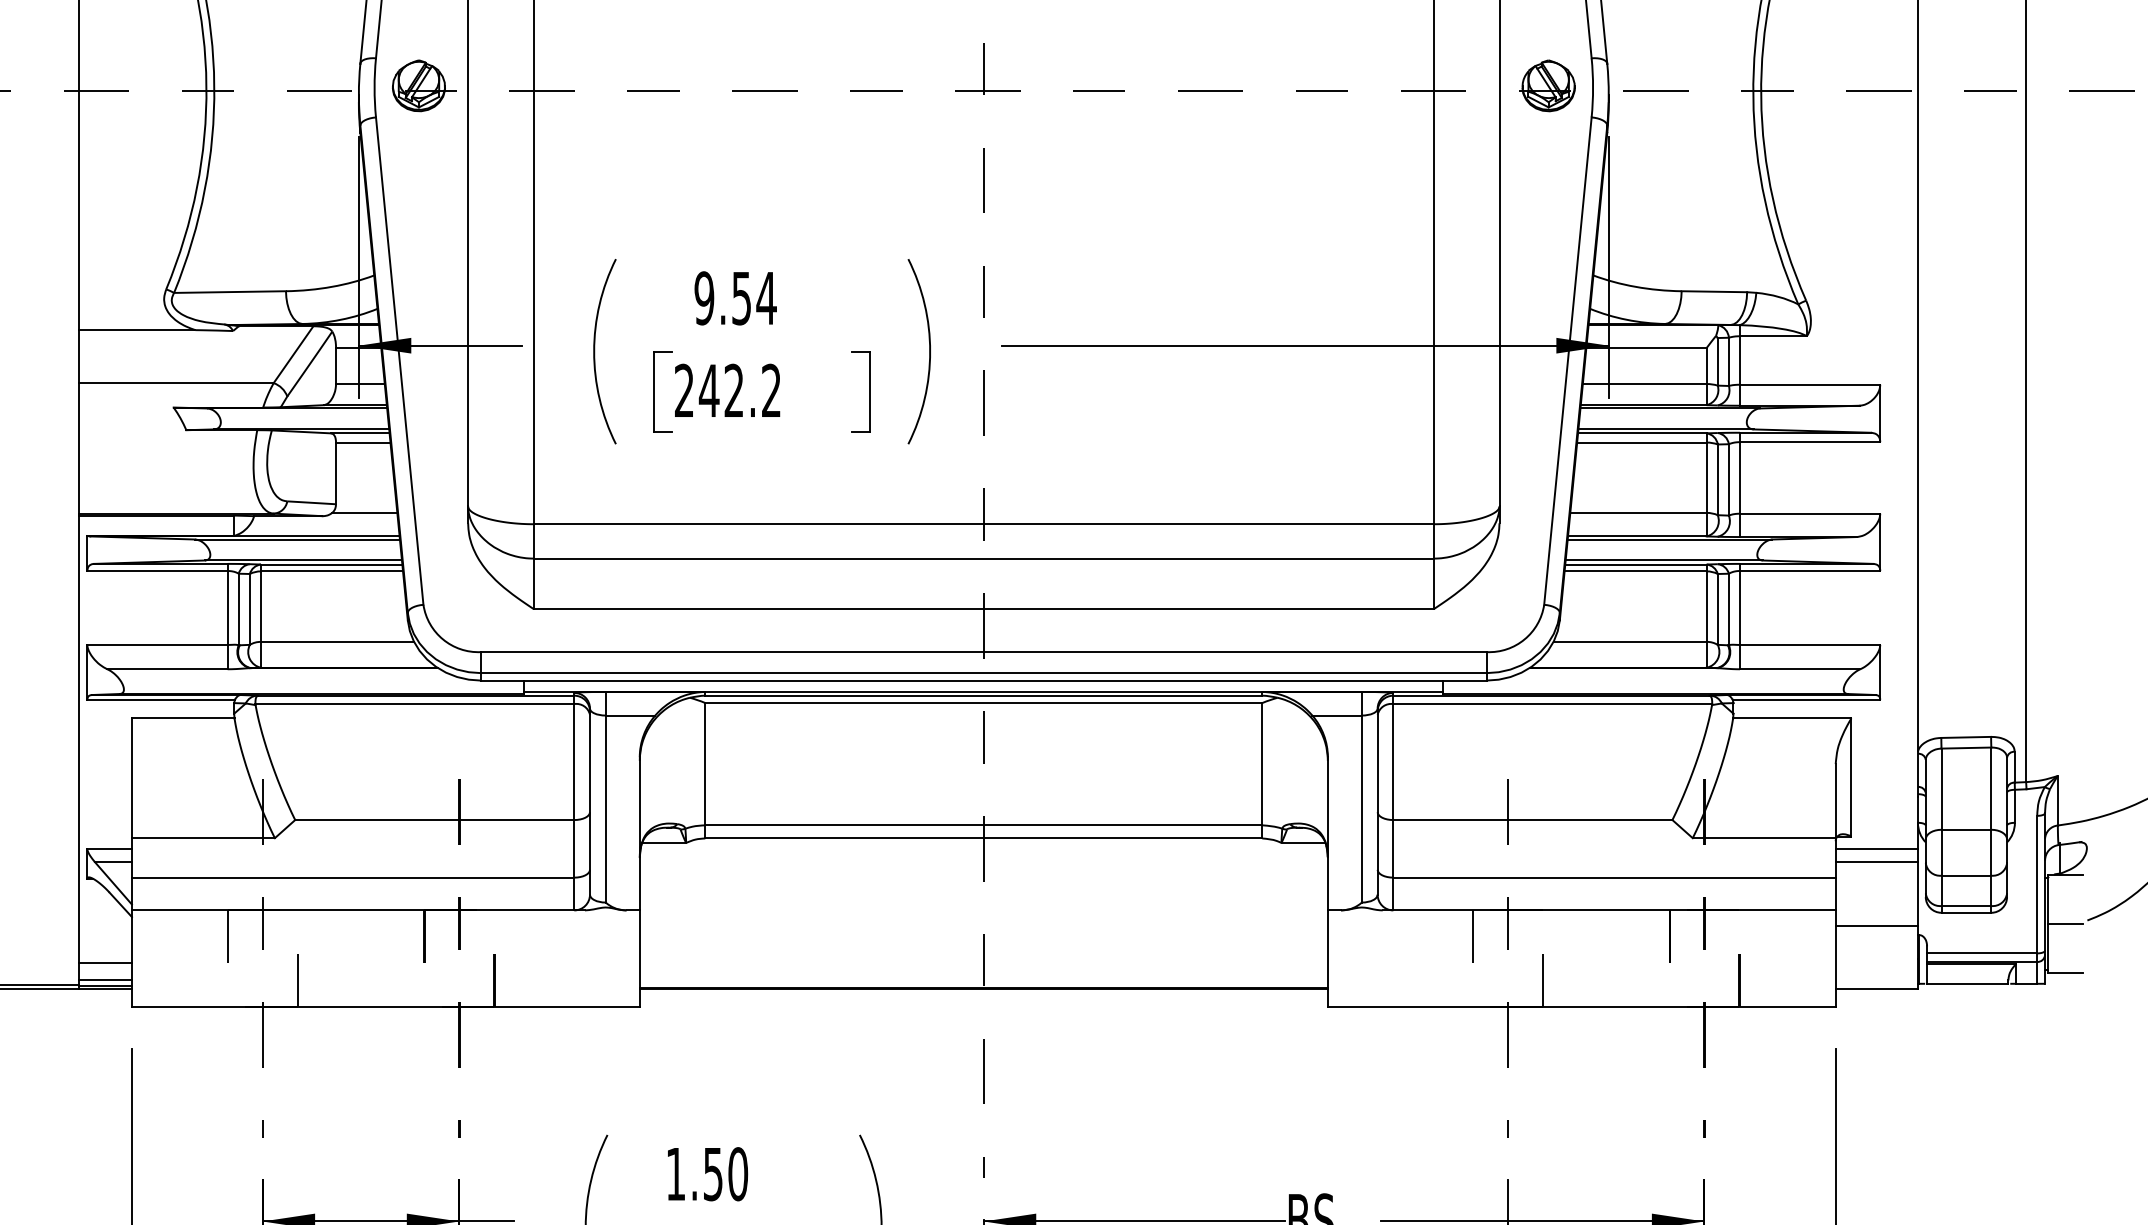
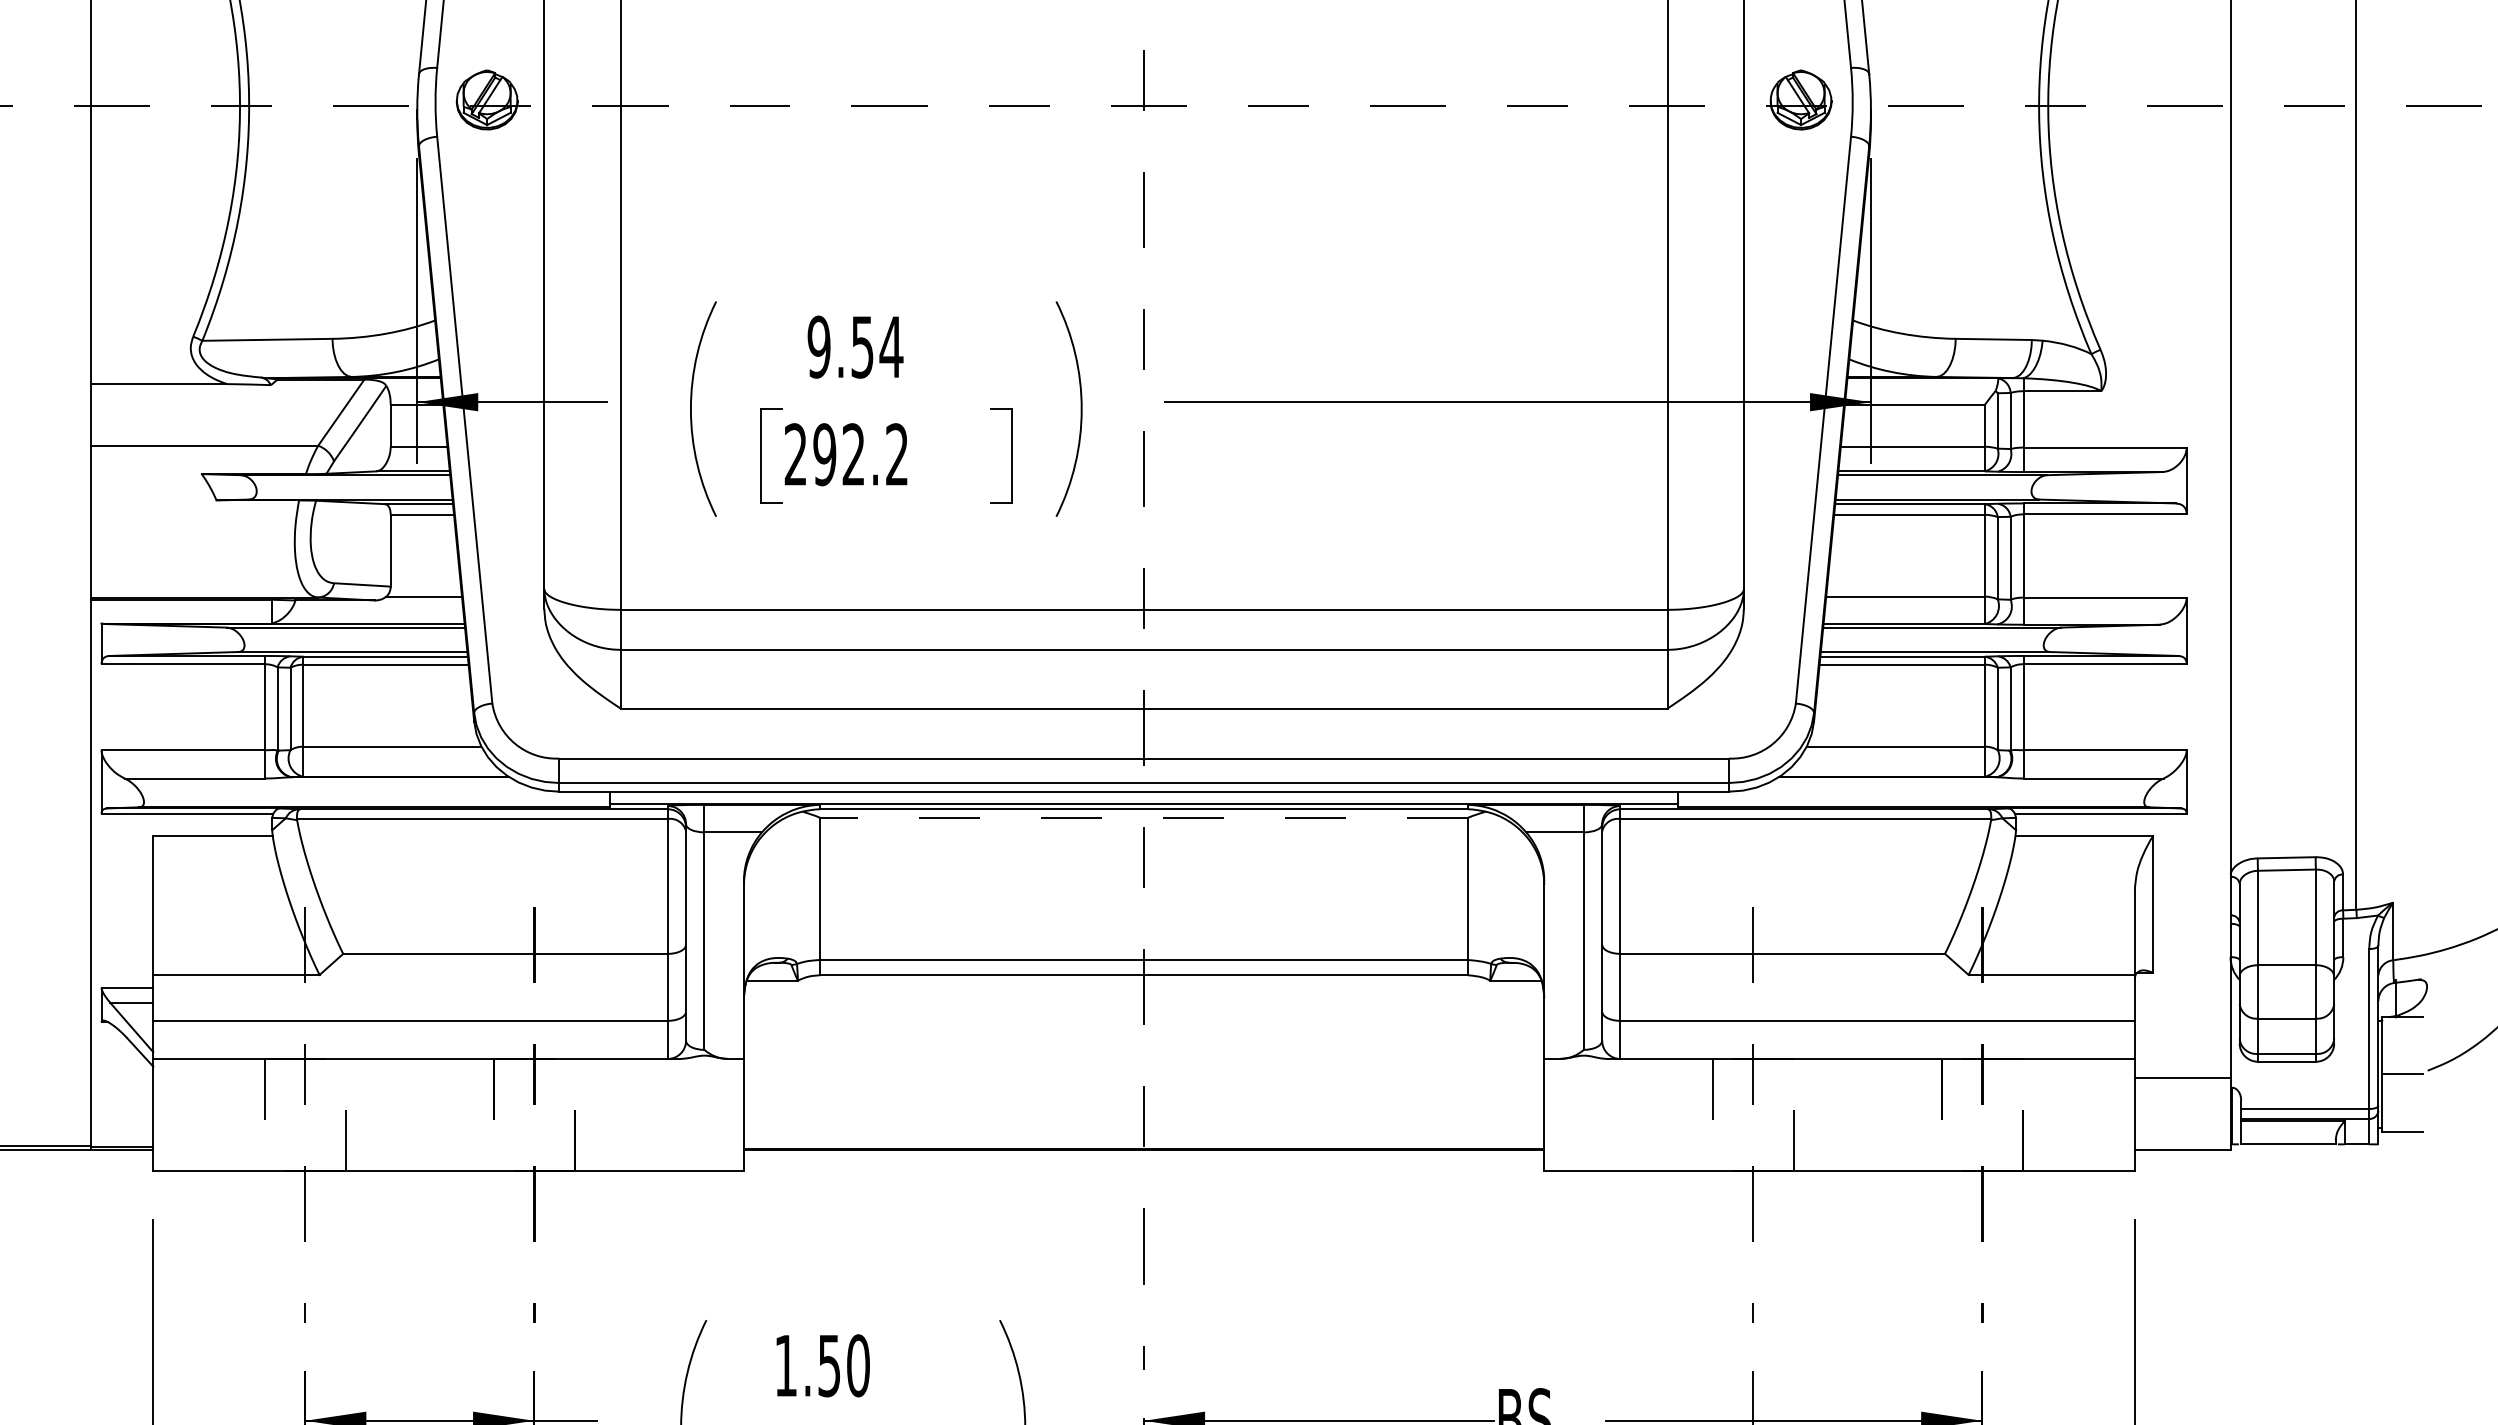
text: (709, 390) -> (824, 454), 242.2 -> 292.2
line: (984, 702) -> (1144, 817), solid -> dashed
line: (1876, 848) -> (2182, 987), removed
line: (1876, 861) -> (2182, 1002), removed
line: (105, 963) -> (122, 1120), removed
line: (105, 980) -> (122, 1140), removed

